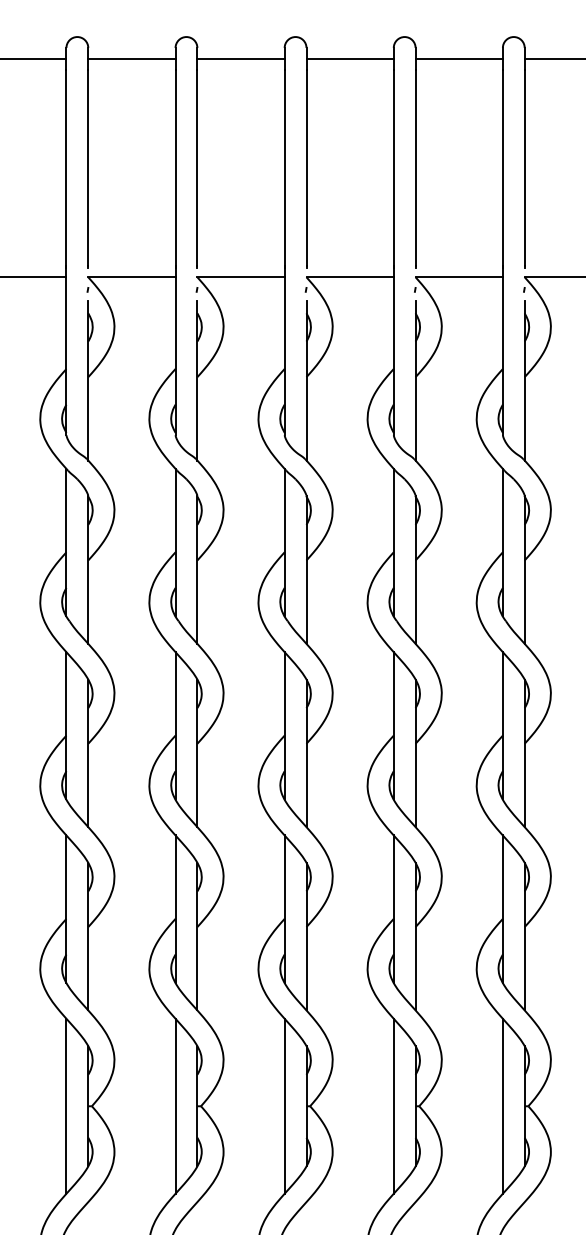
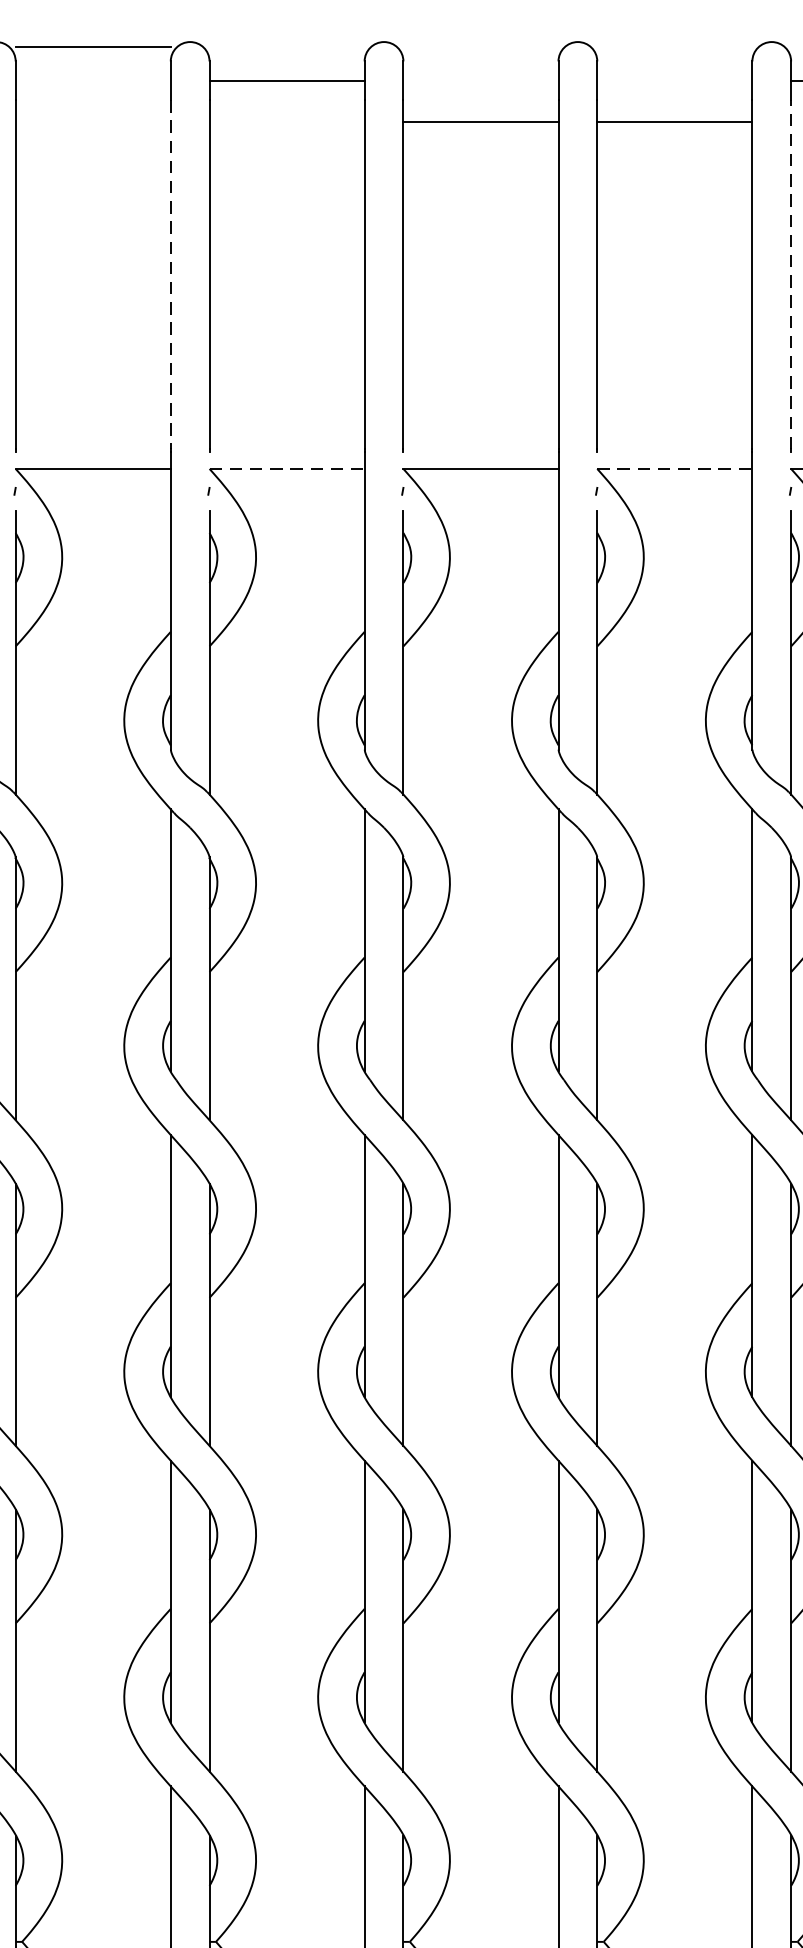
line: (131, 58) -> (92, 46), moved
line: (349, 58) -> (479, 121), moved
line: (458, 58) -> (673, 121), moved
line: (524, 167) -> (790, 273), solid -> dashed
line: (175, 168) -> (170, 275), solid -> dashed
line: (241, 277) -> (287, 469), solid -> dashed
line: (459, 277) -> (675, 469), solid -> dashed

